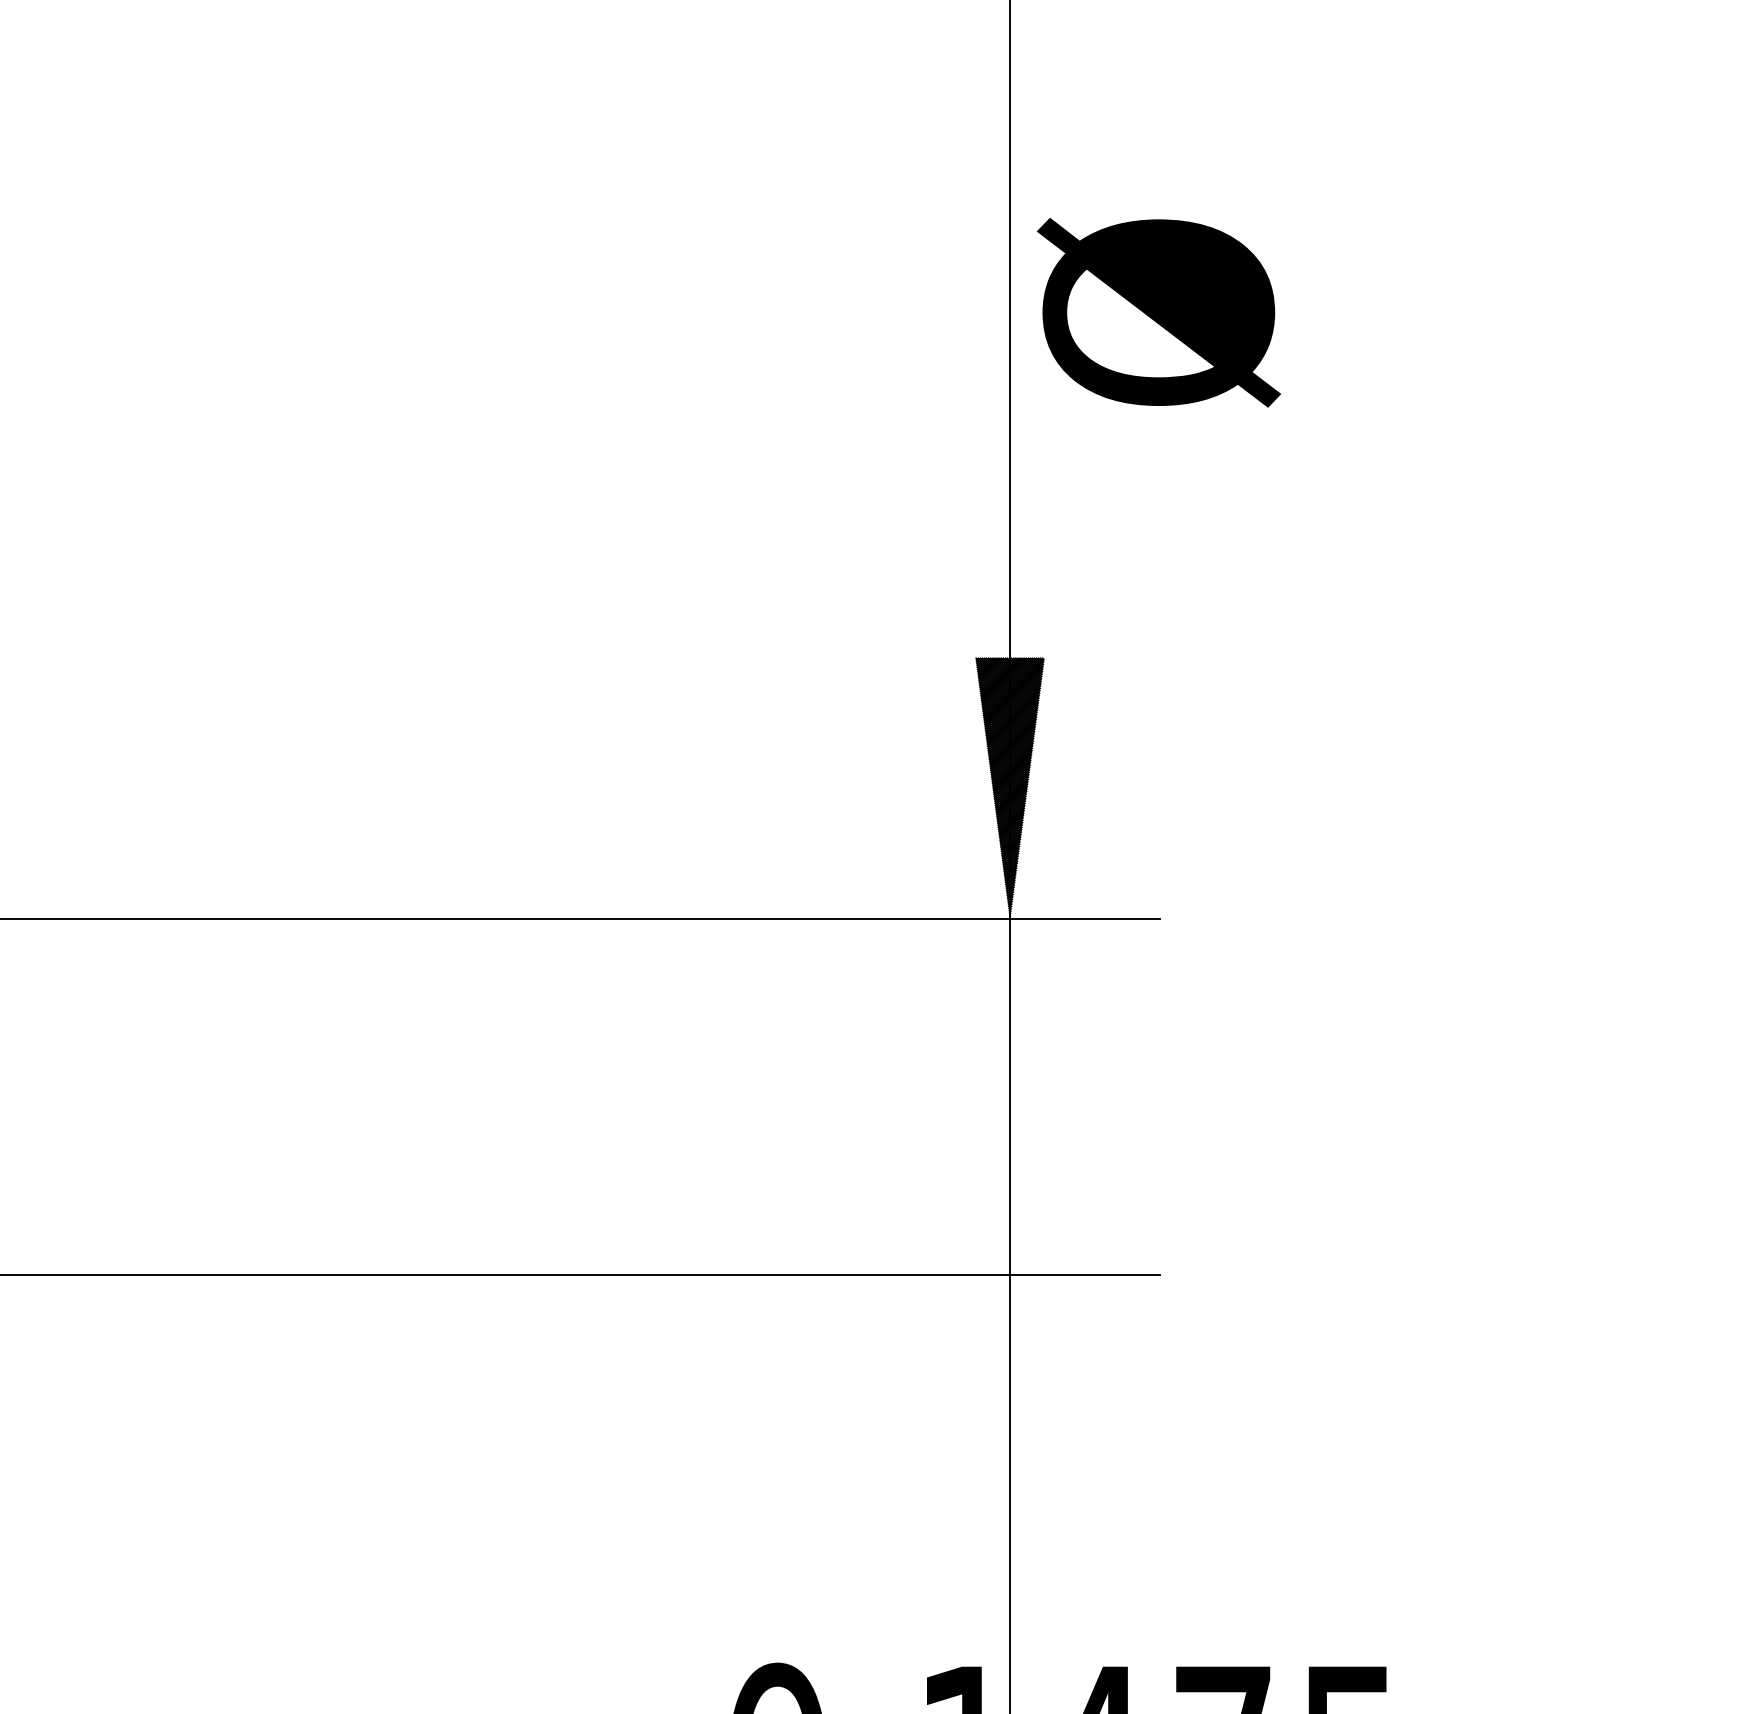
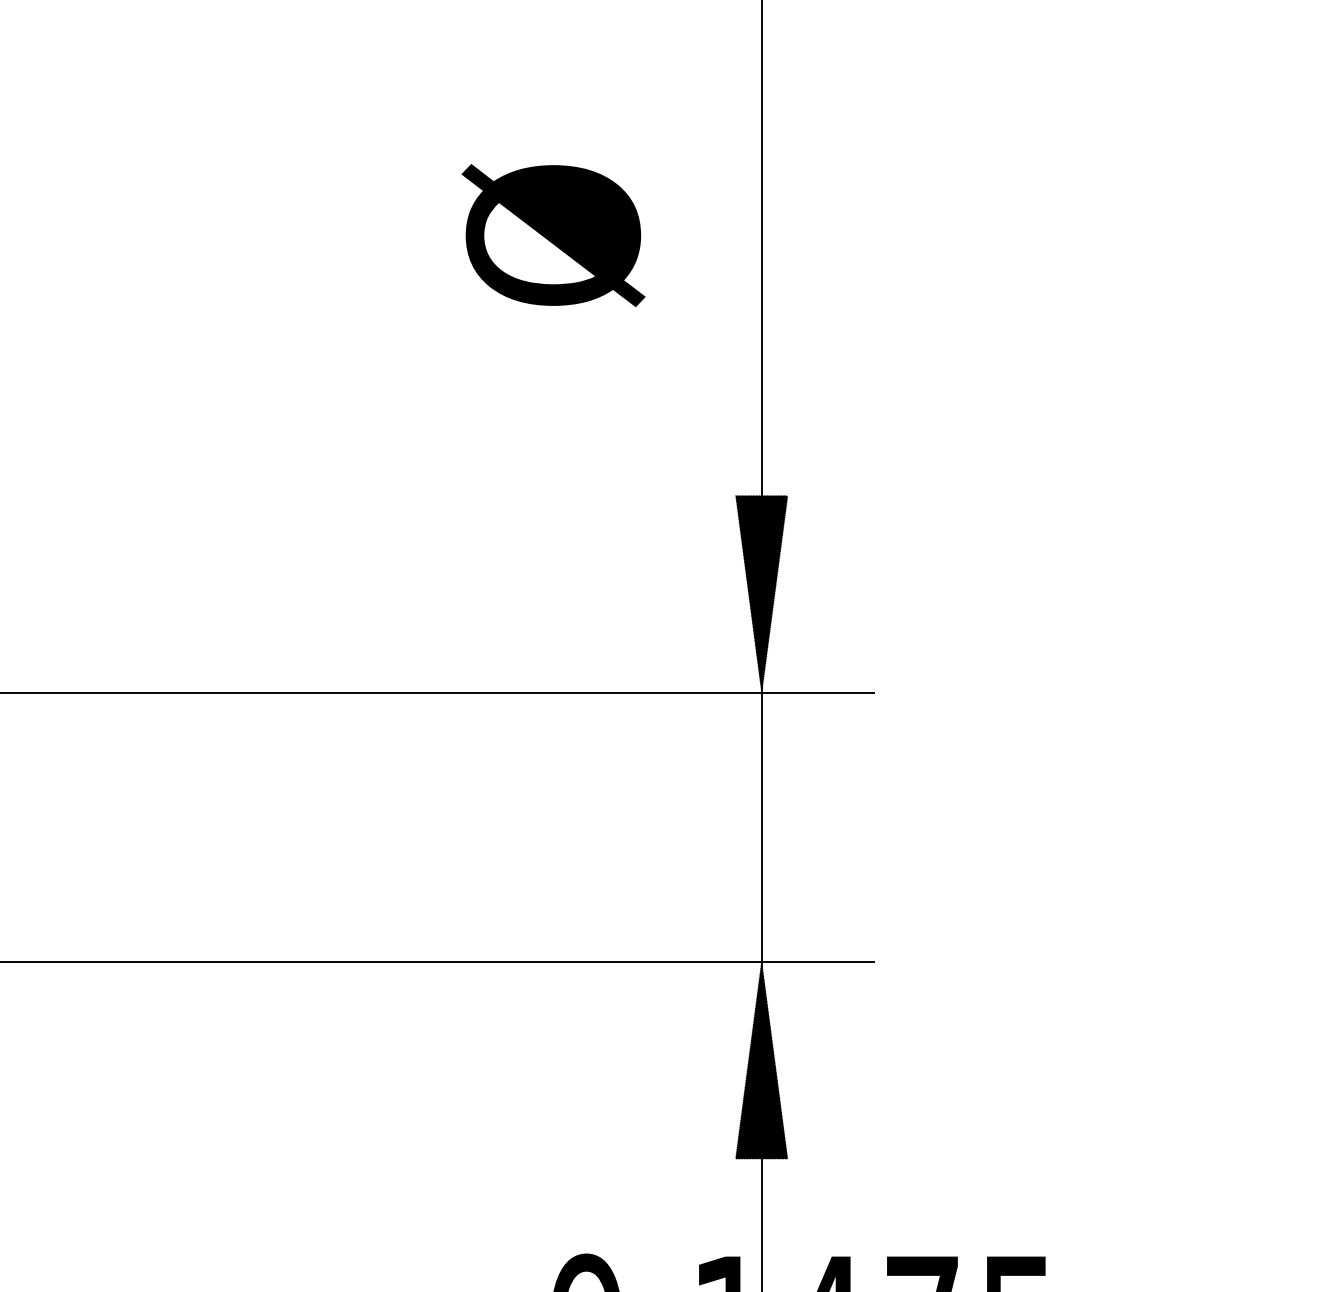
text: (1158, 312) -> (553, 235), moved
hatch: (1009, 1406) -> (761, 1060), added

